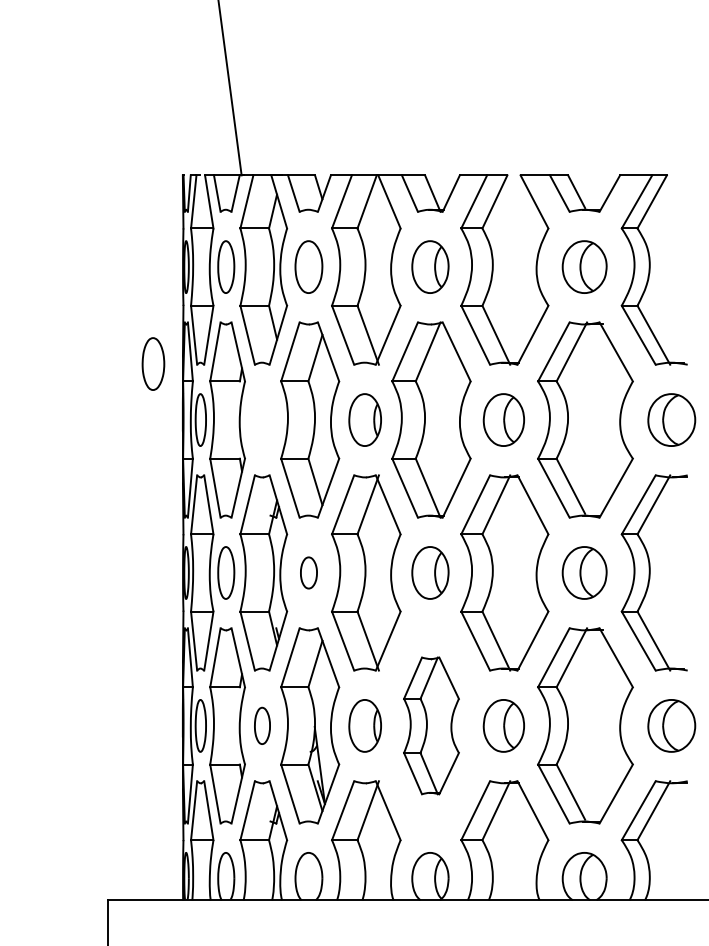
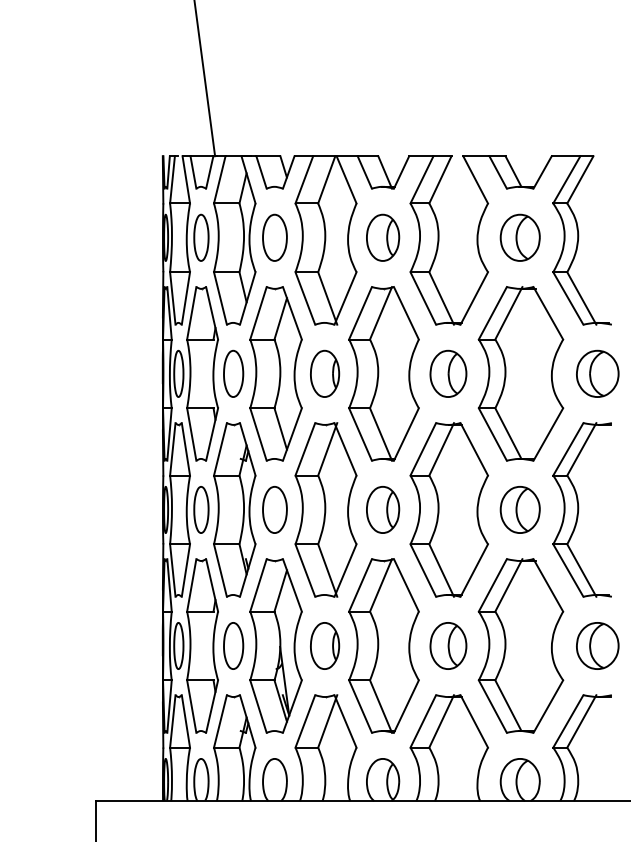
part: (153, 363) -> (233, 373), moved
part: (308, 572) -> (274, 509), size x1.67
part: (262, 725) -> (233, 645), size x1.43
part: (431, 725) -> (383, 645), size x1.43

